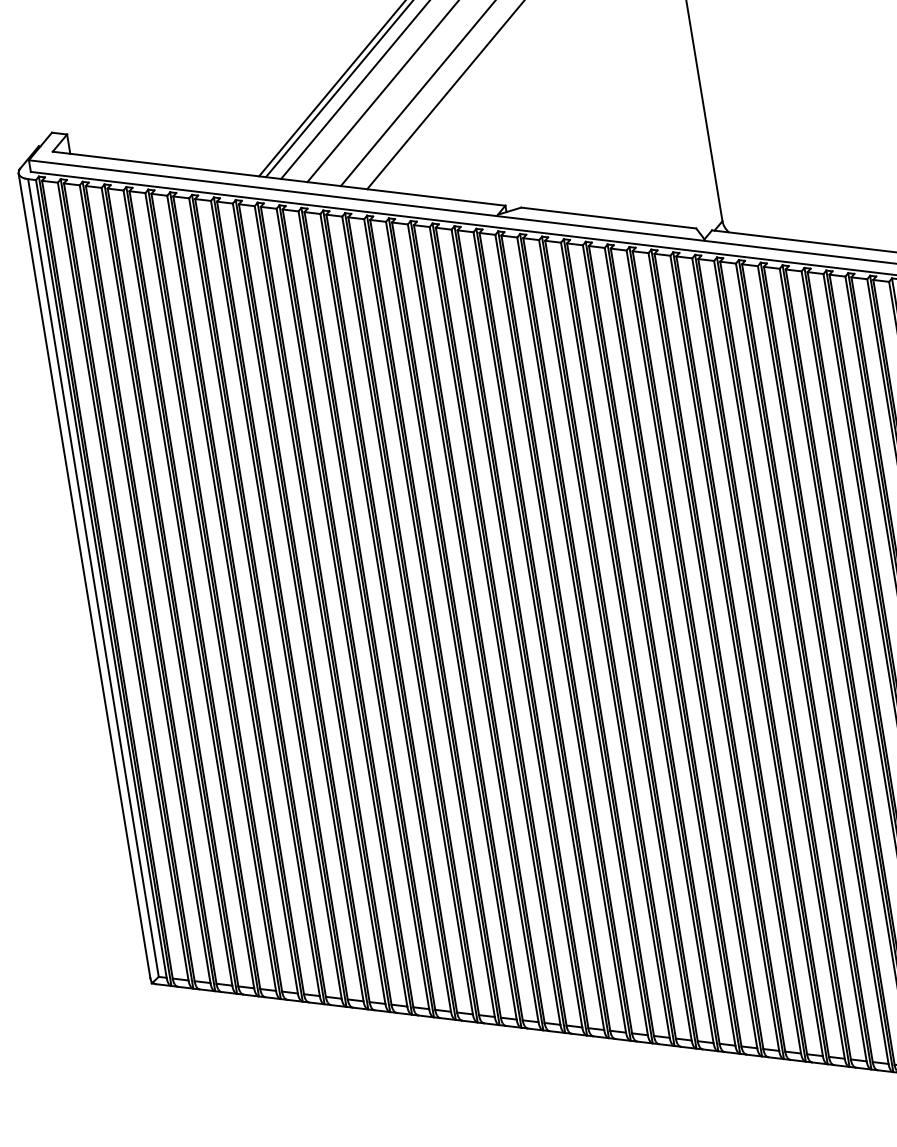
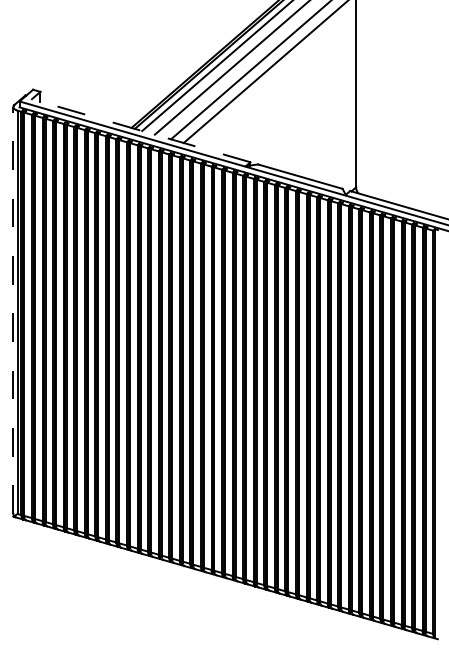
line: (279, 178) -> (141, 130), solid -> dashed
line: (84, 575) -> (13, 310), solid -> dashed

